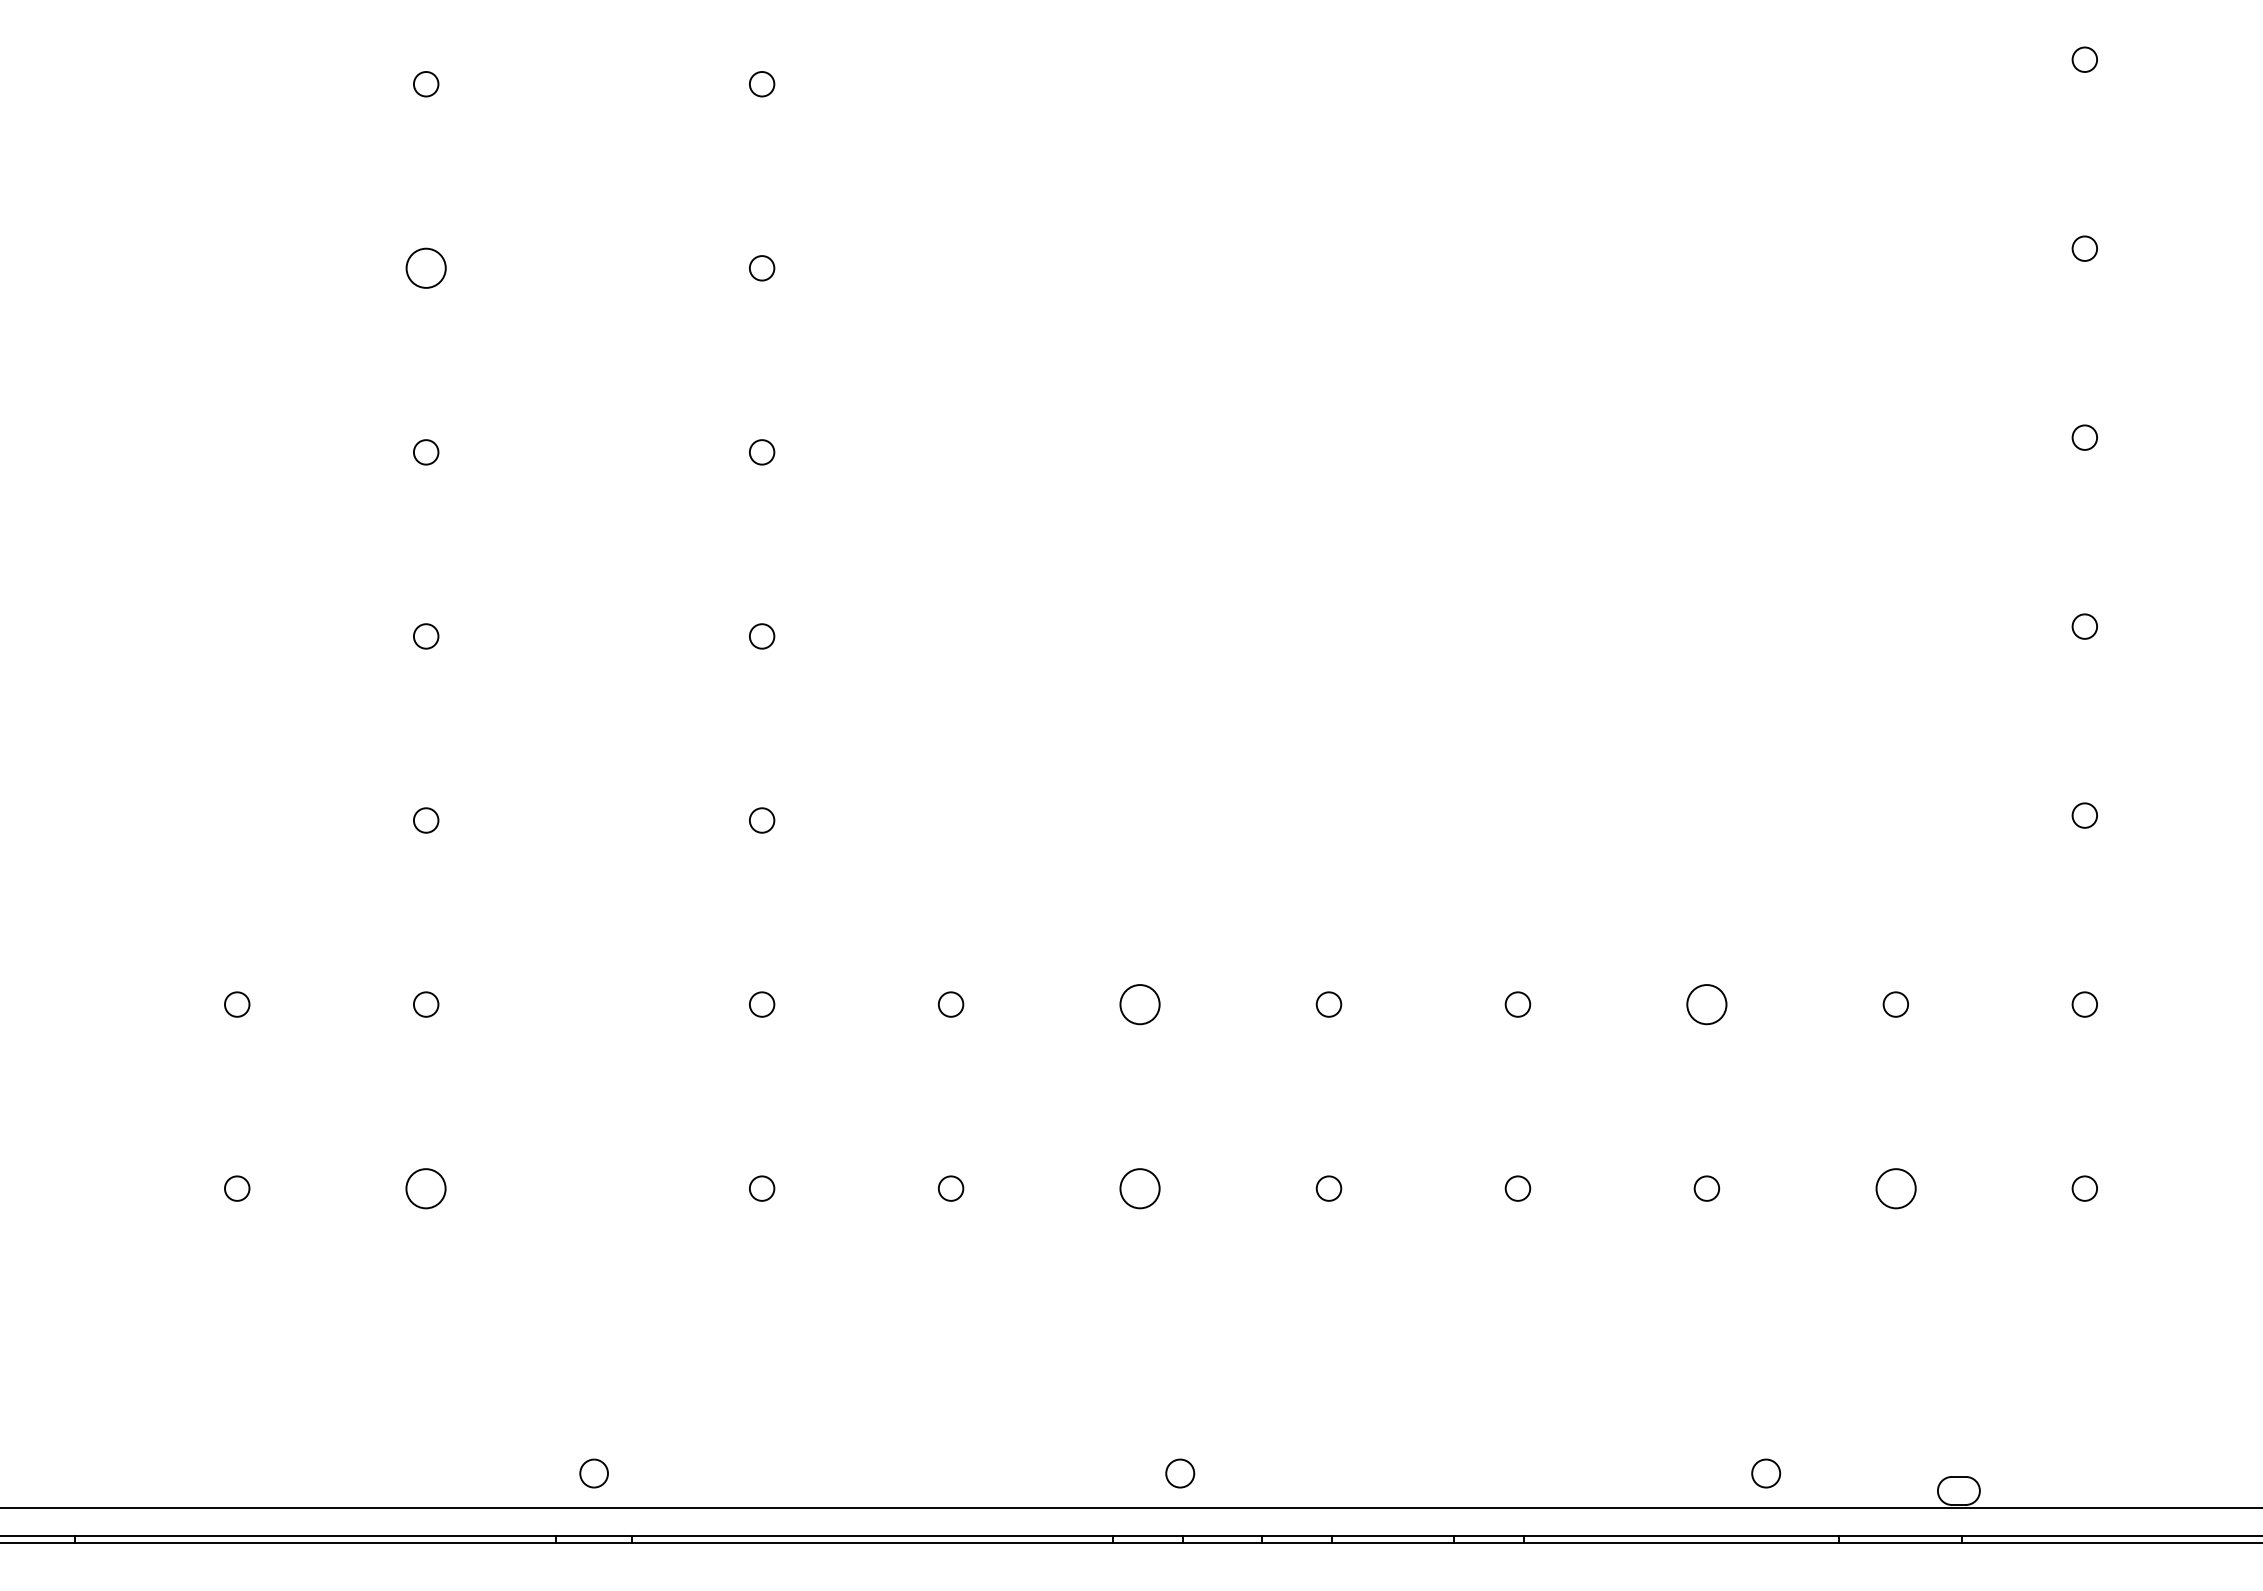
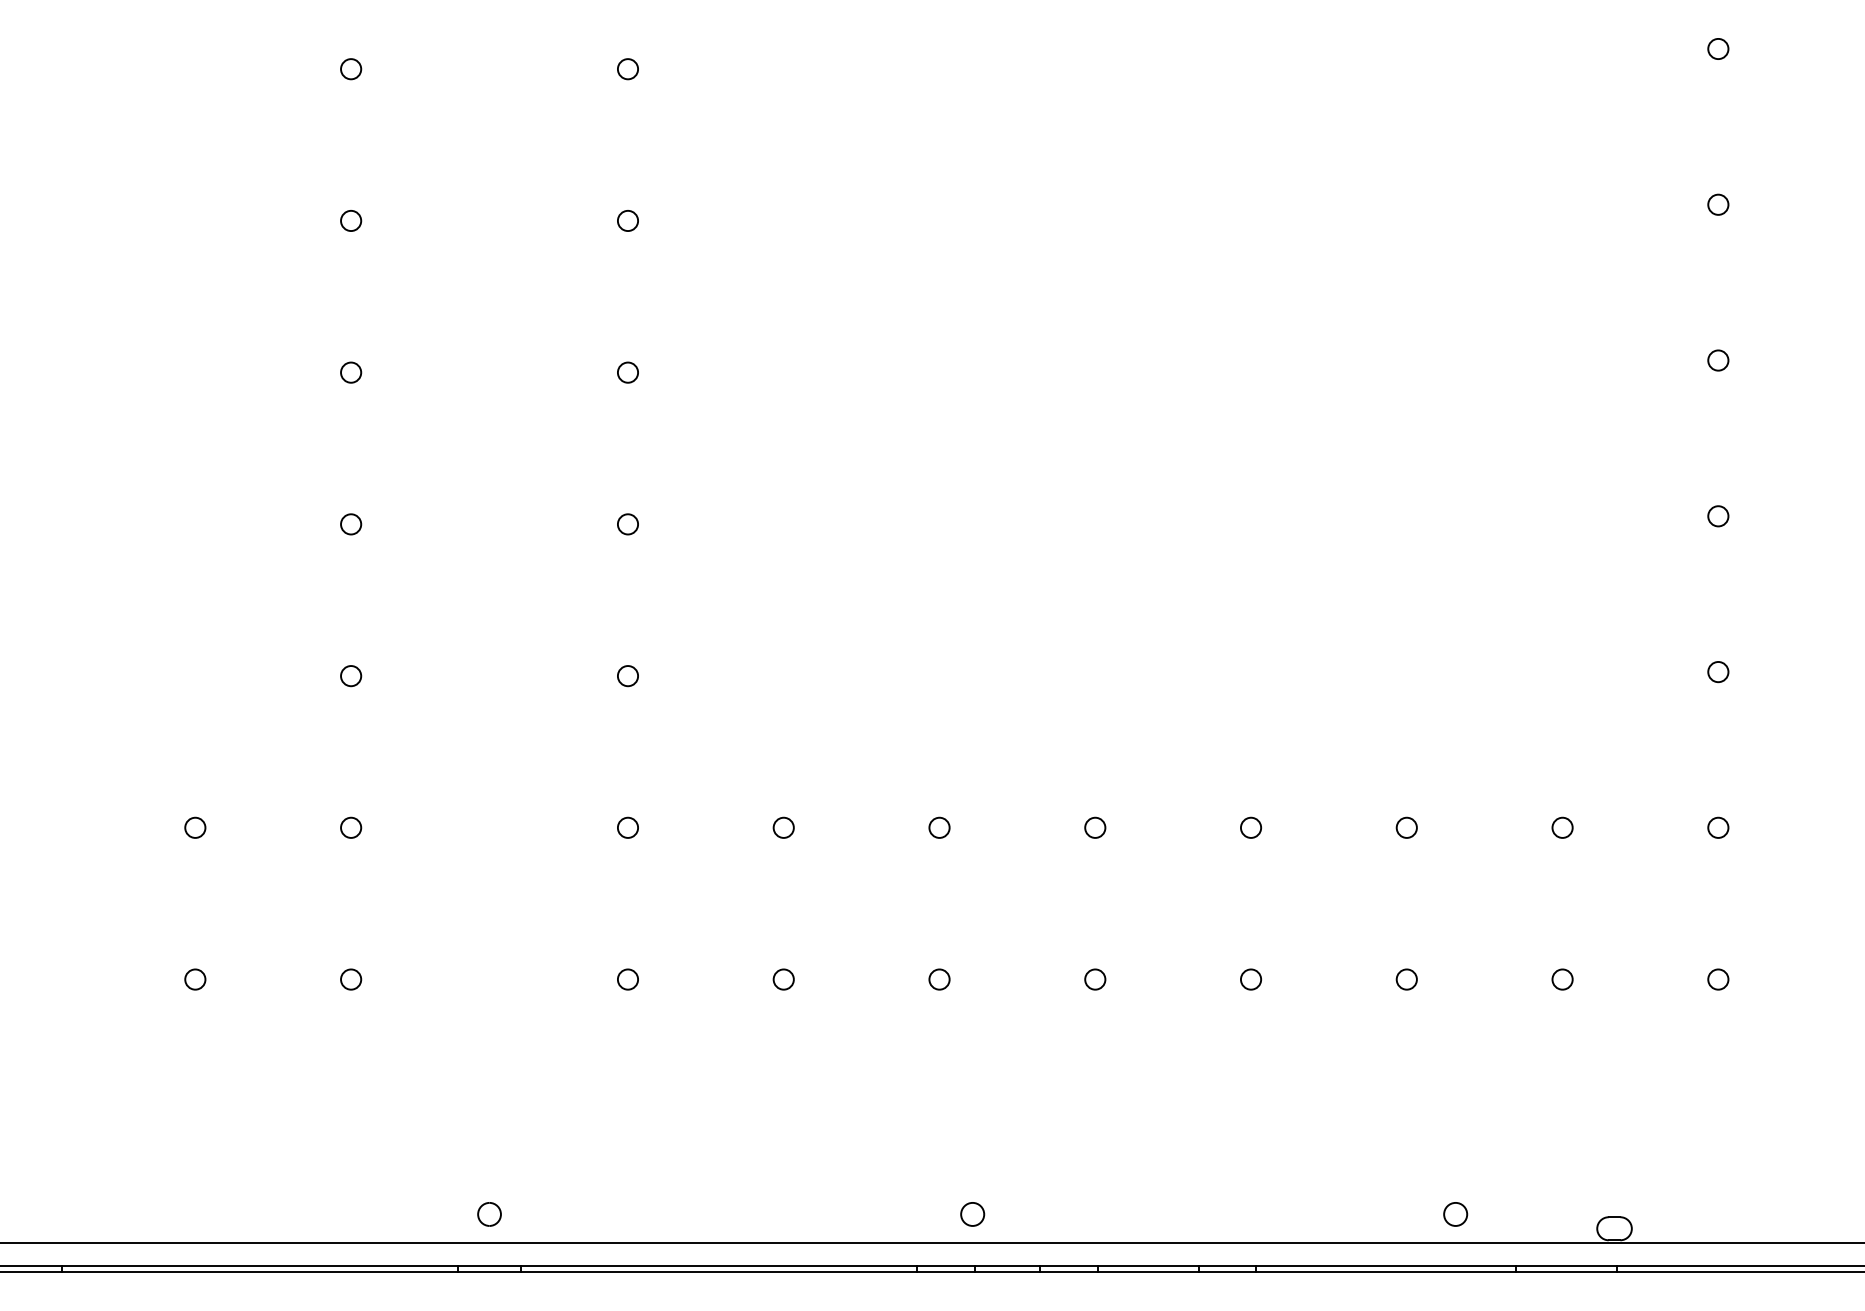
circle: (425, 268) -> (350, 221), size x0.62
circle: (1139, 1004) -> (939, 827), size x0.62
circle: (1706, 1004) -> (1406, 827), size x0.62
circle: (426, 1188) -> (351, 979), size x0.62
circle: (1139, 1188) -> (939, 979), size x0.62
circle: (1895, 1188) -> (1562, 979), size x0.62

